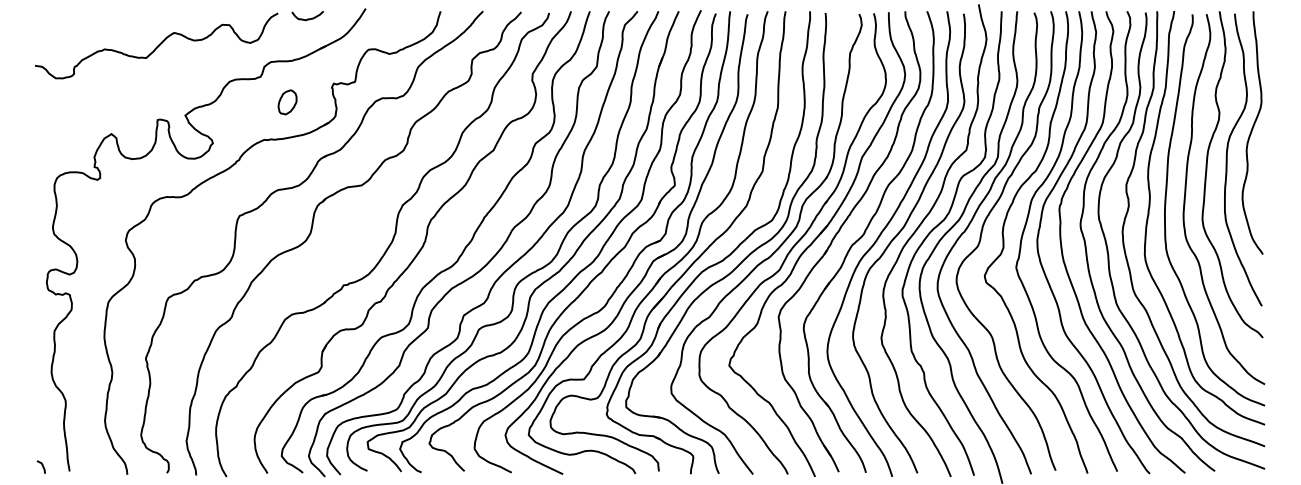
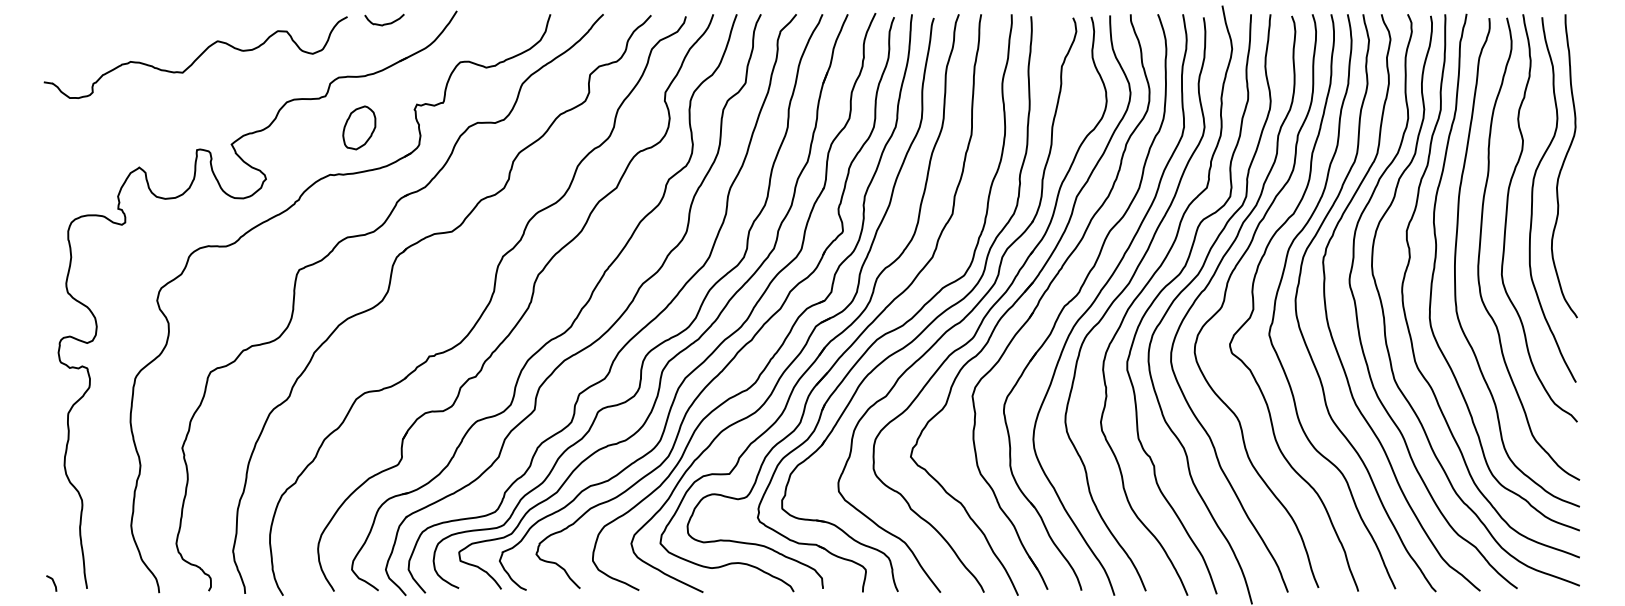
part: (287, 102) -> (359, 128), size x1.43

